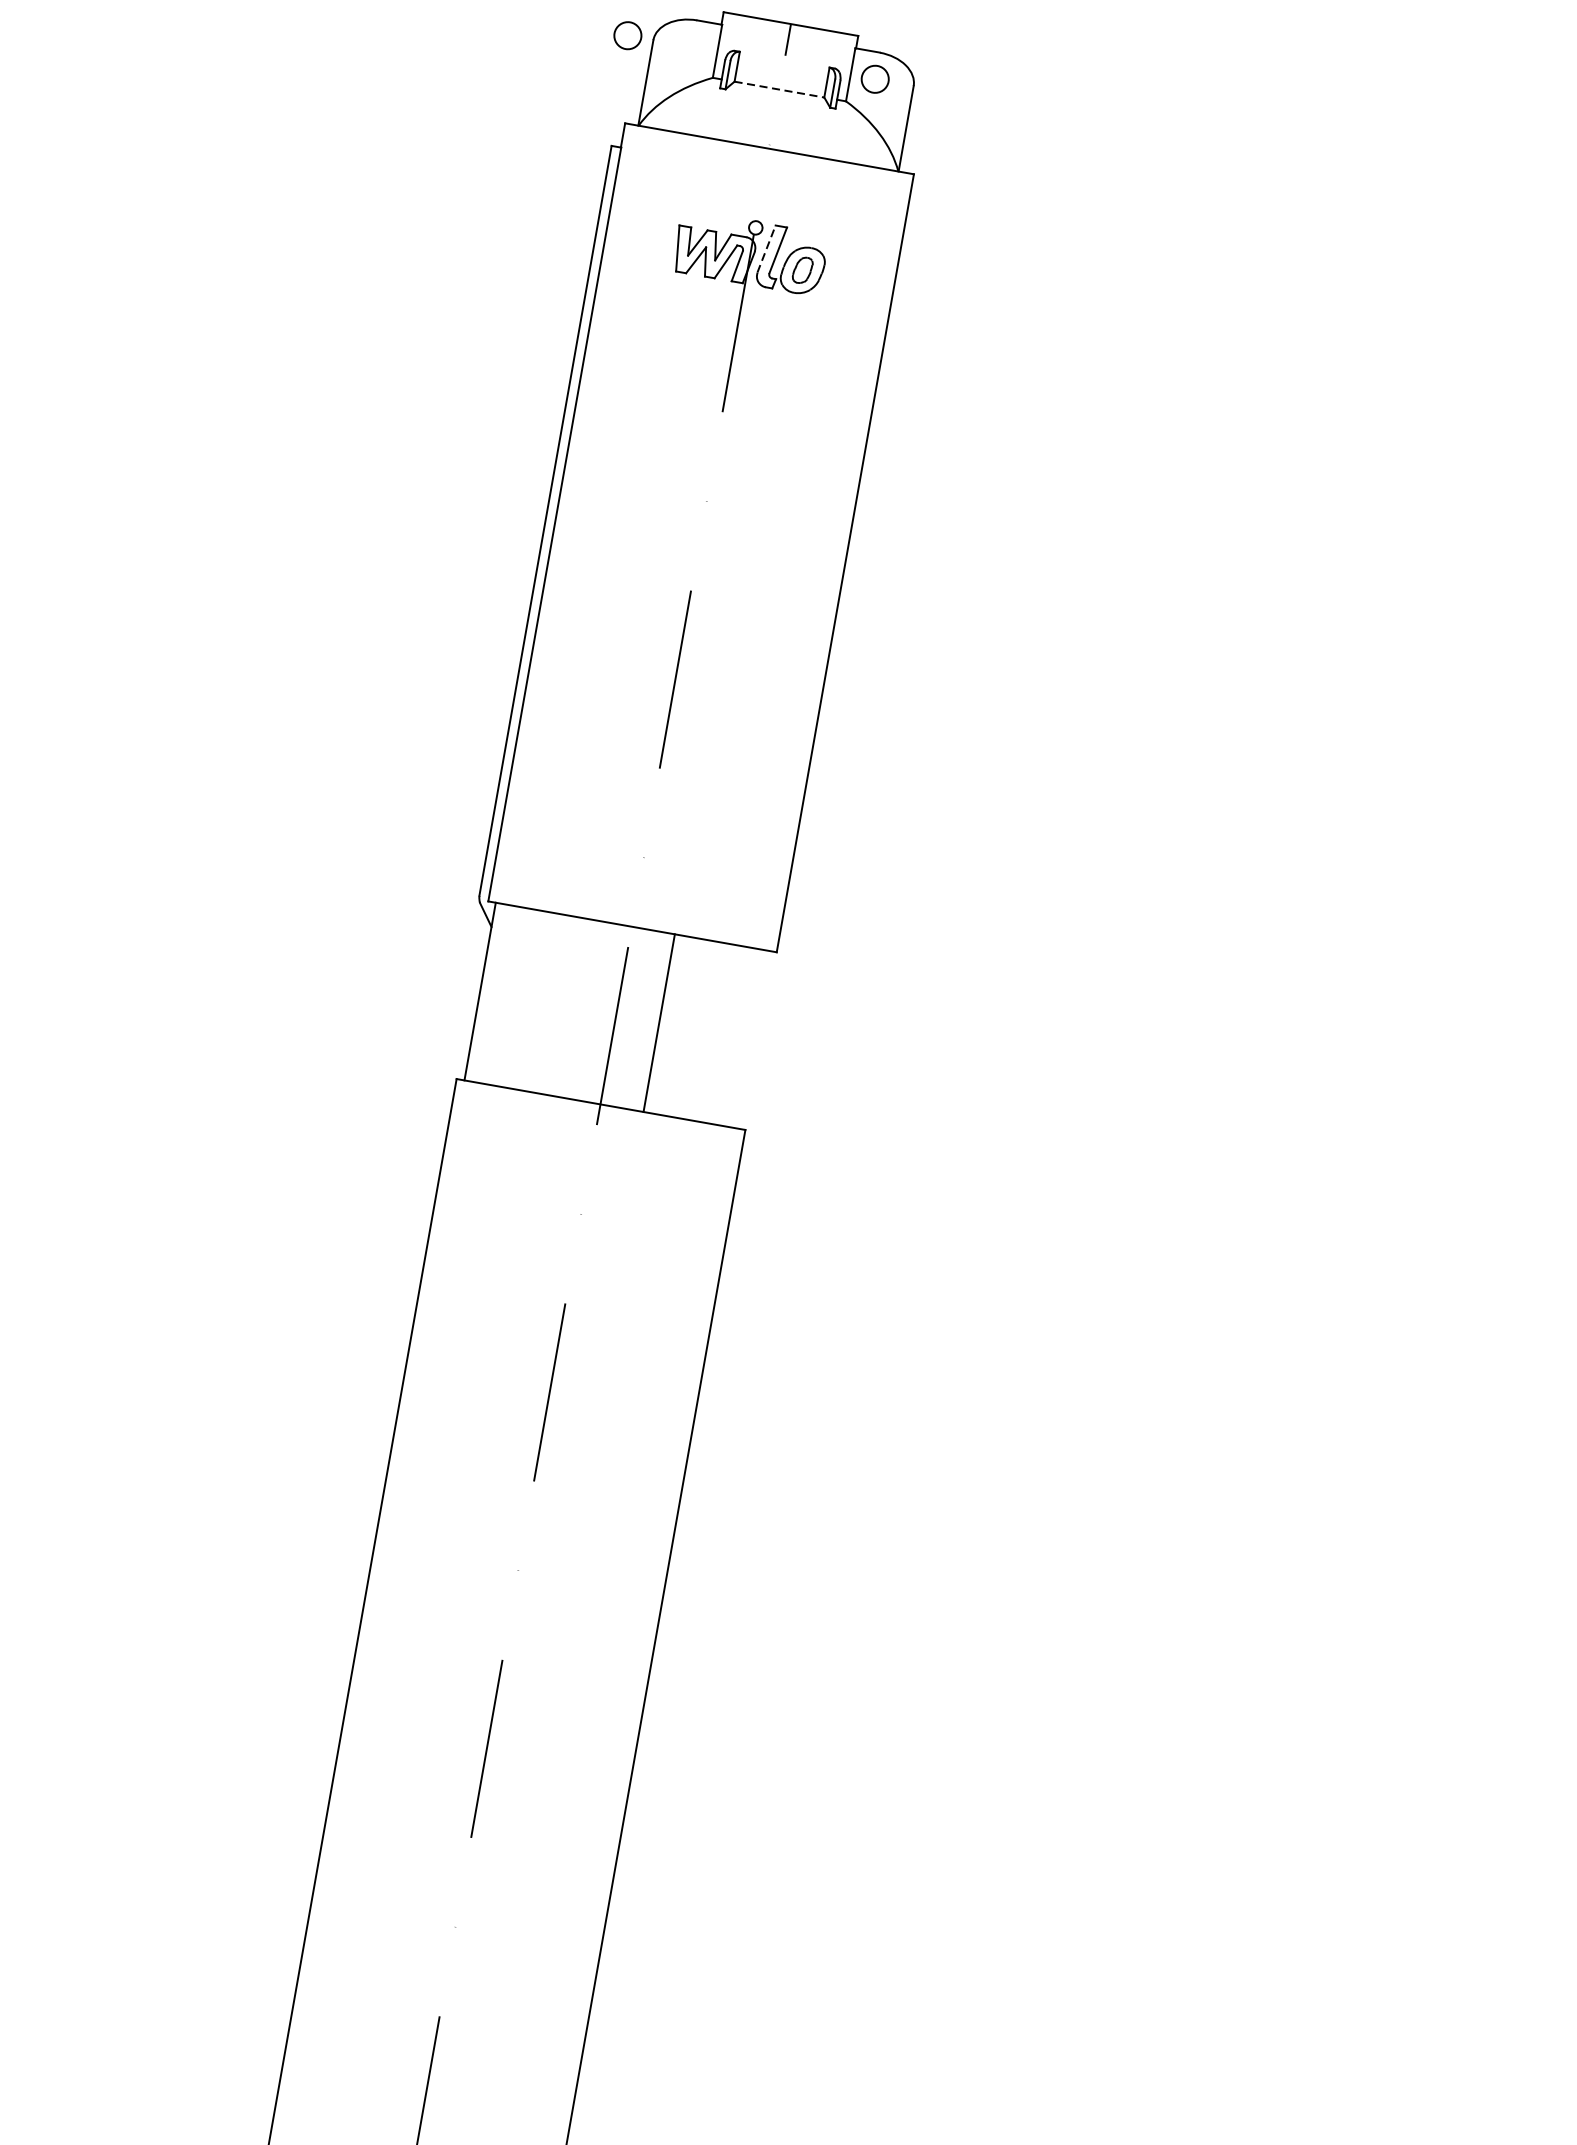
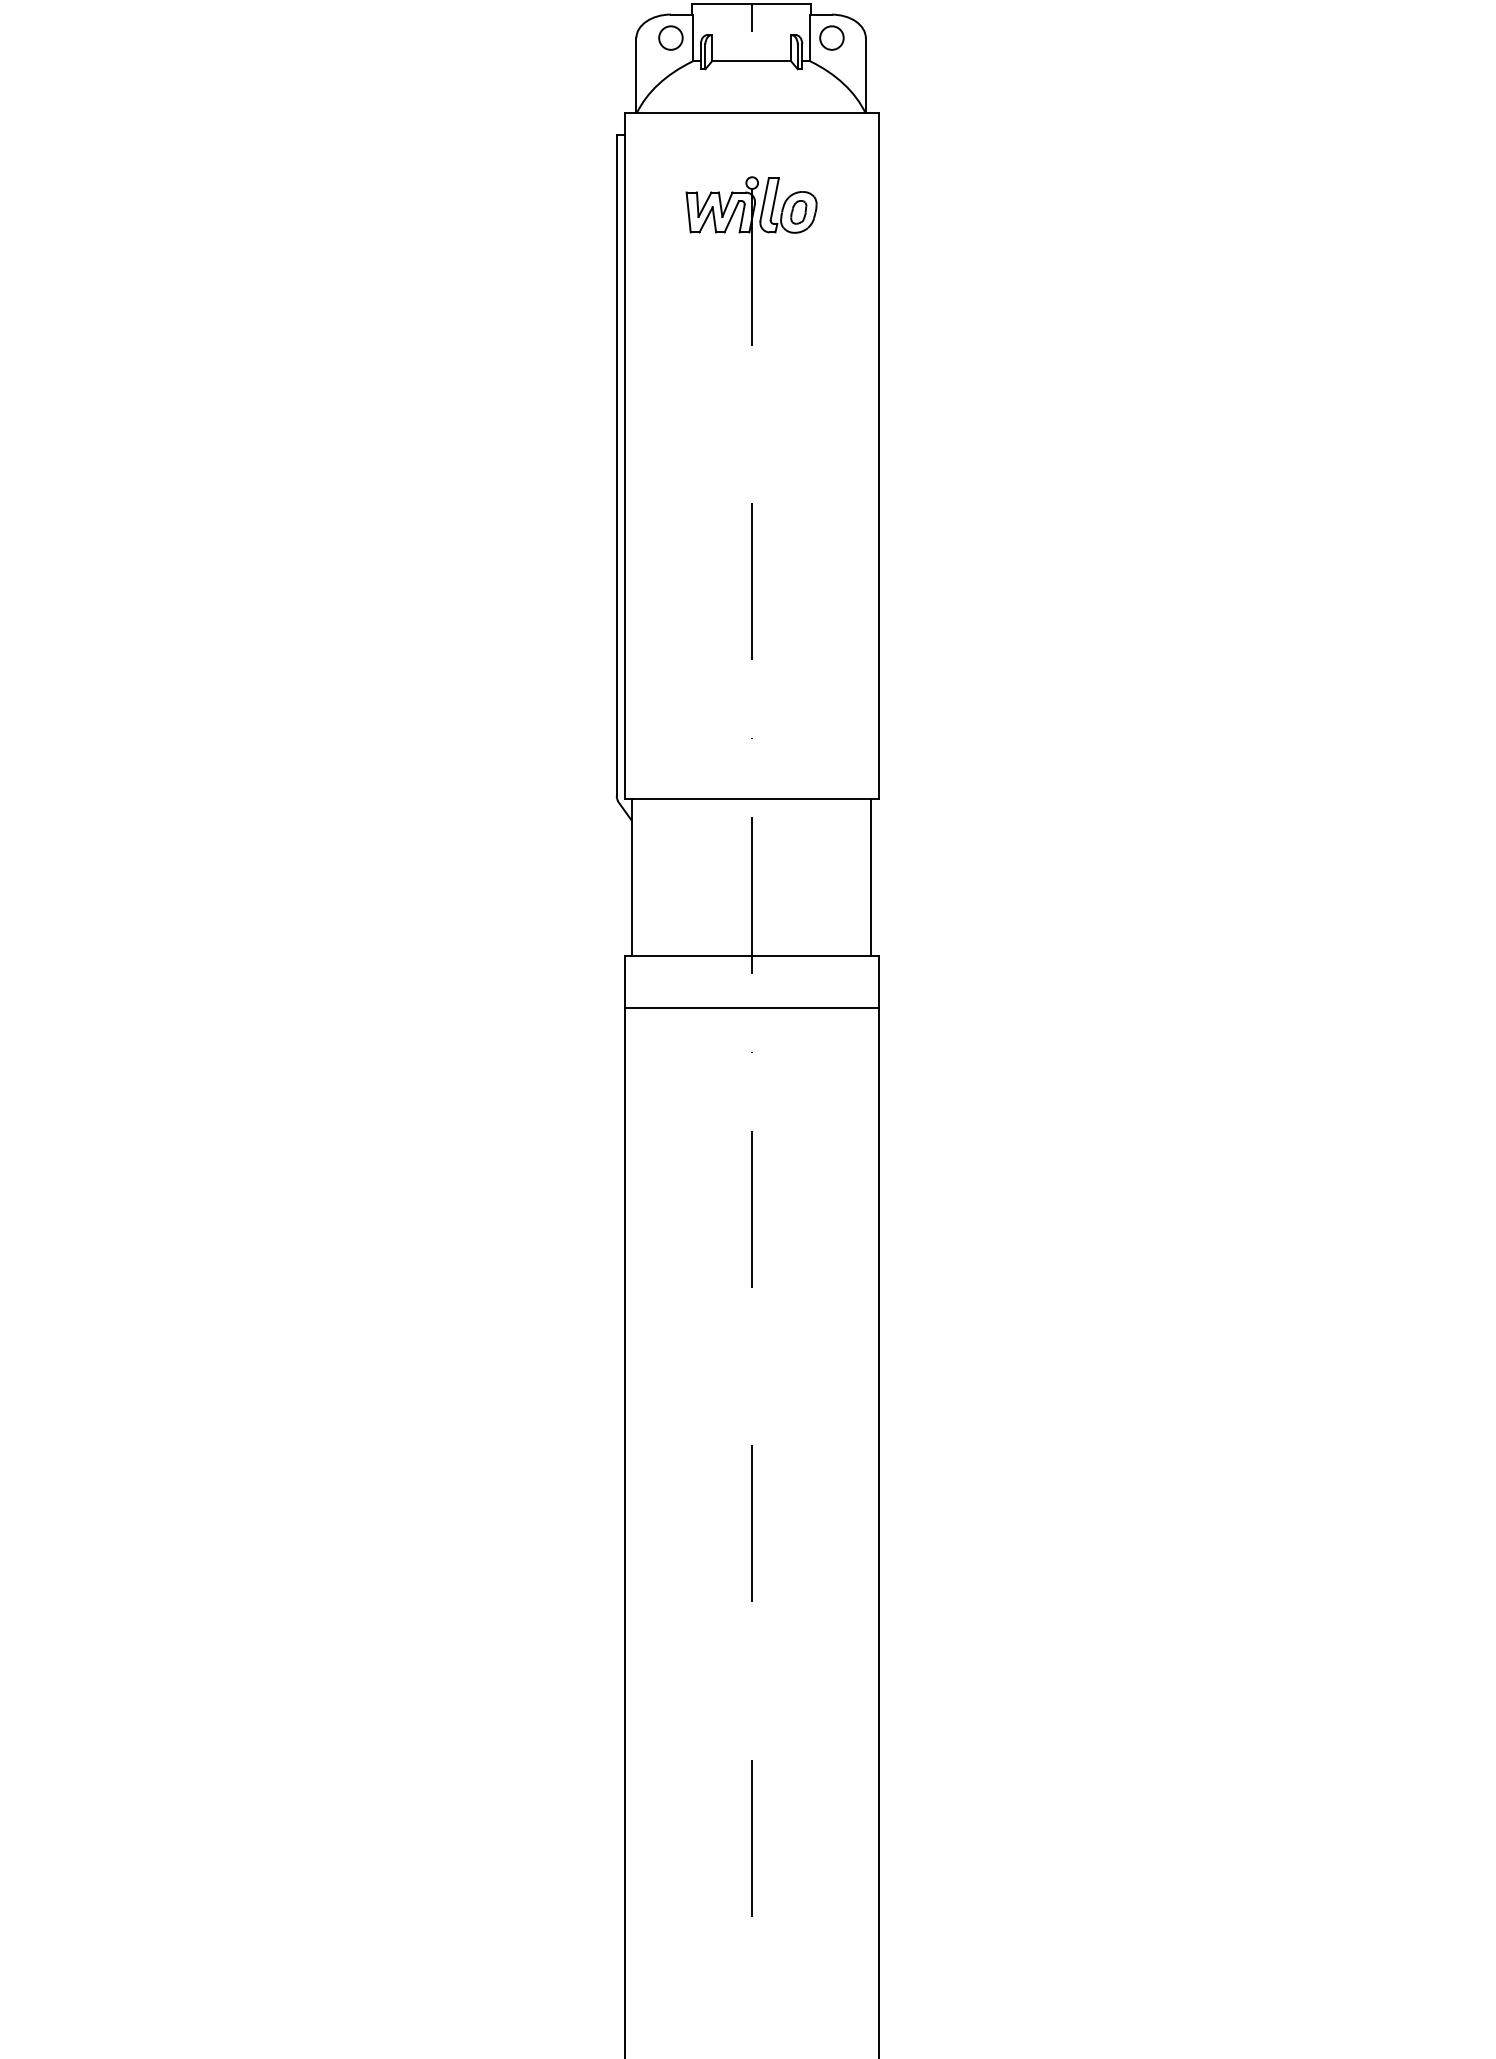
circle: (627, 34) -> (670, 37), moved
line: (779, 89) -> (751, 61), dashed -> solid
line: (766, 248) -> (764, 199), dashed -> solid
line: (659, 1023) -> (870, 877), moved
line: (590, 1163) -> (751, 1007), added

